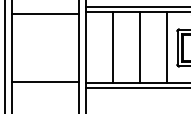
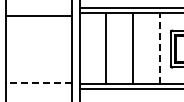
line: (167, 47) -> (160, 48), solid -> dashed
line: (45, 82) -> (39, 83), solid -> dashed

